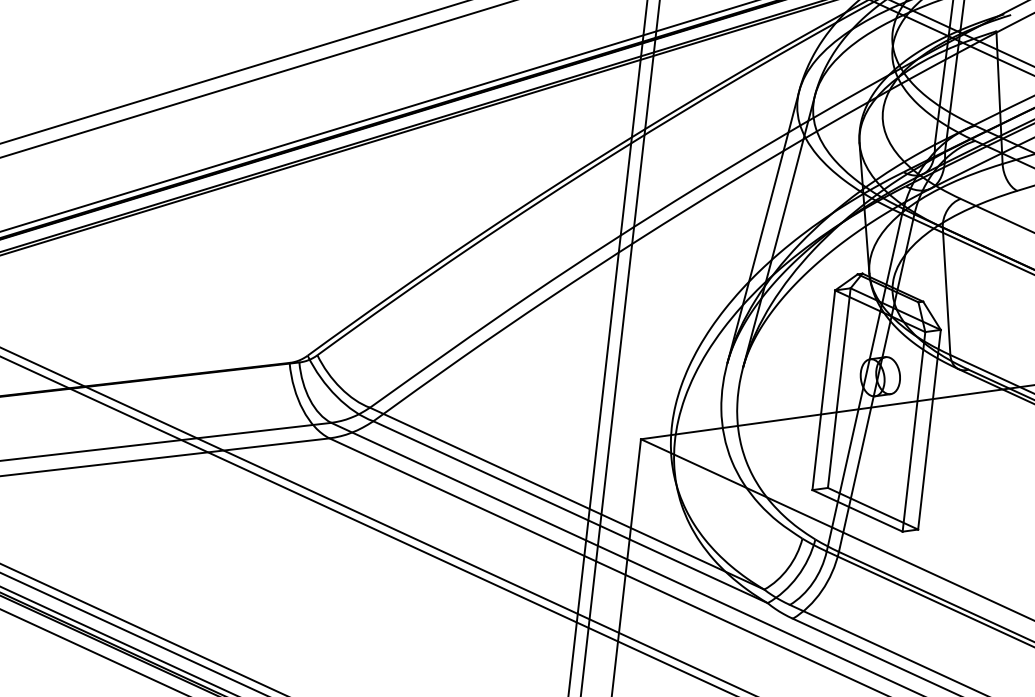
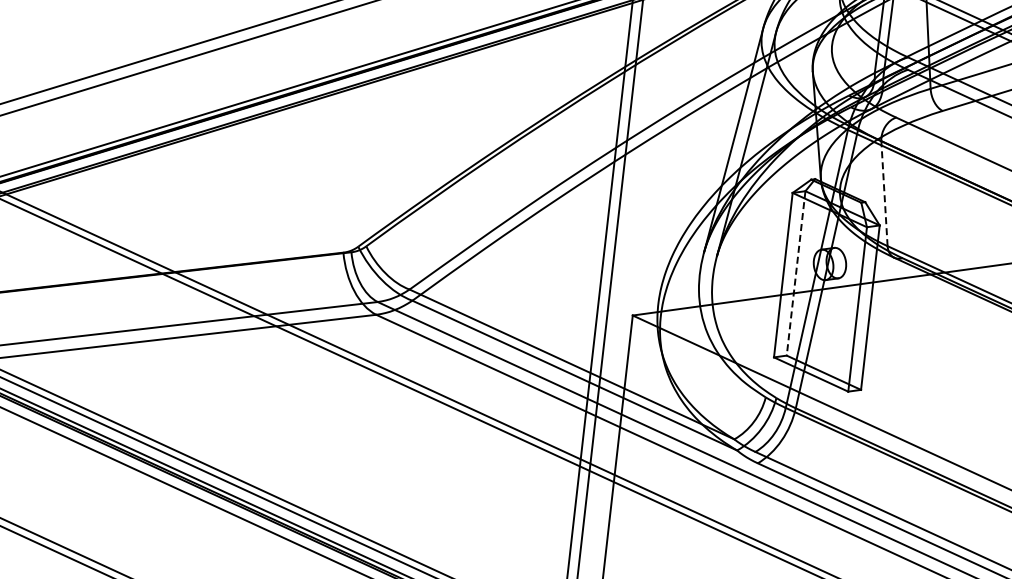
line: (946, 291) -> (884, 193), solid -> dashed
line: (839, 388) -> (796, 273), solid -> dashed

